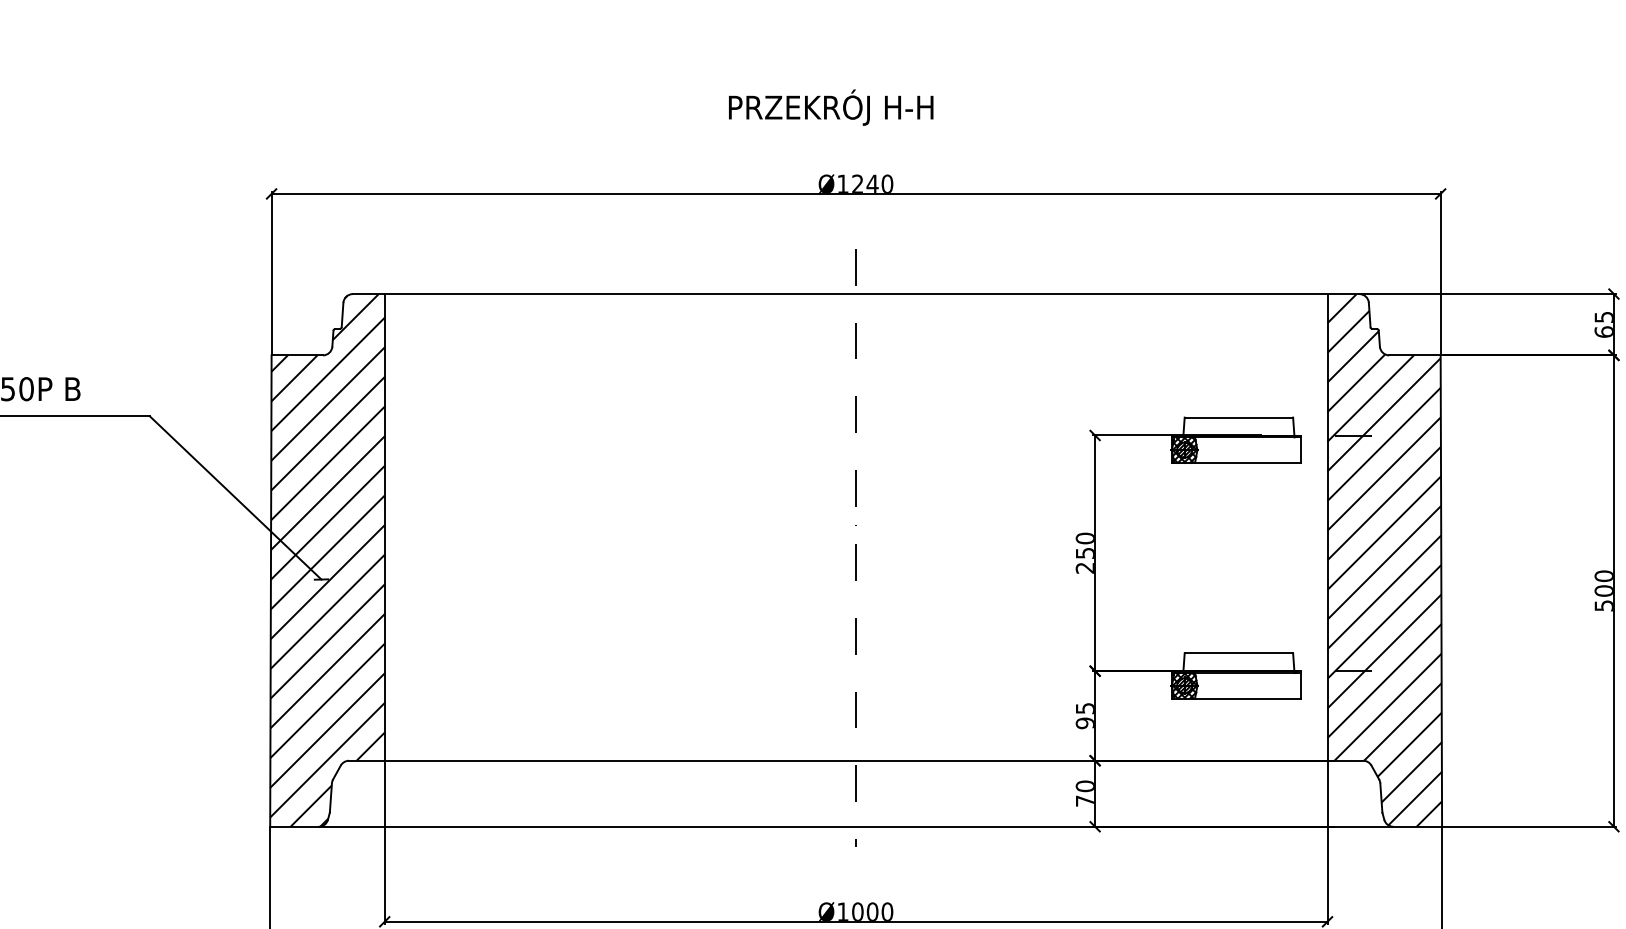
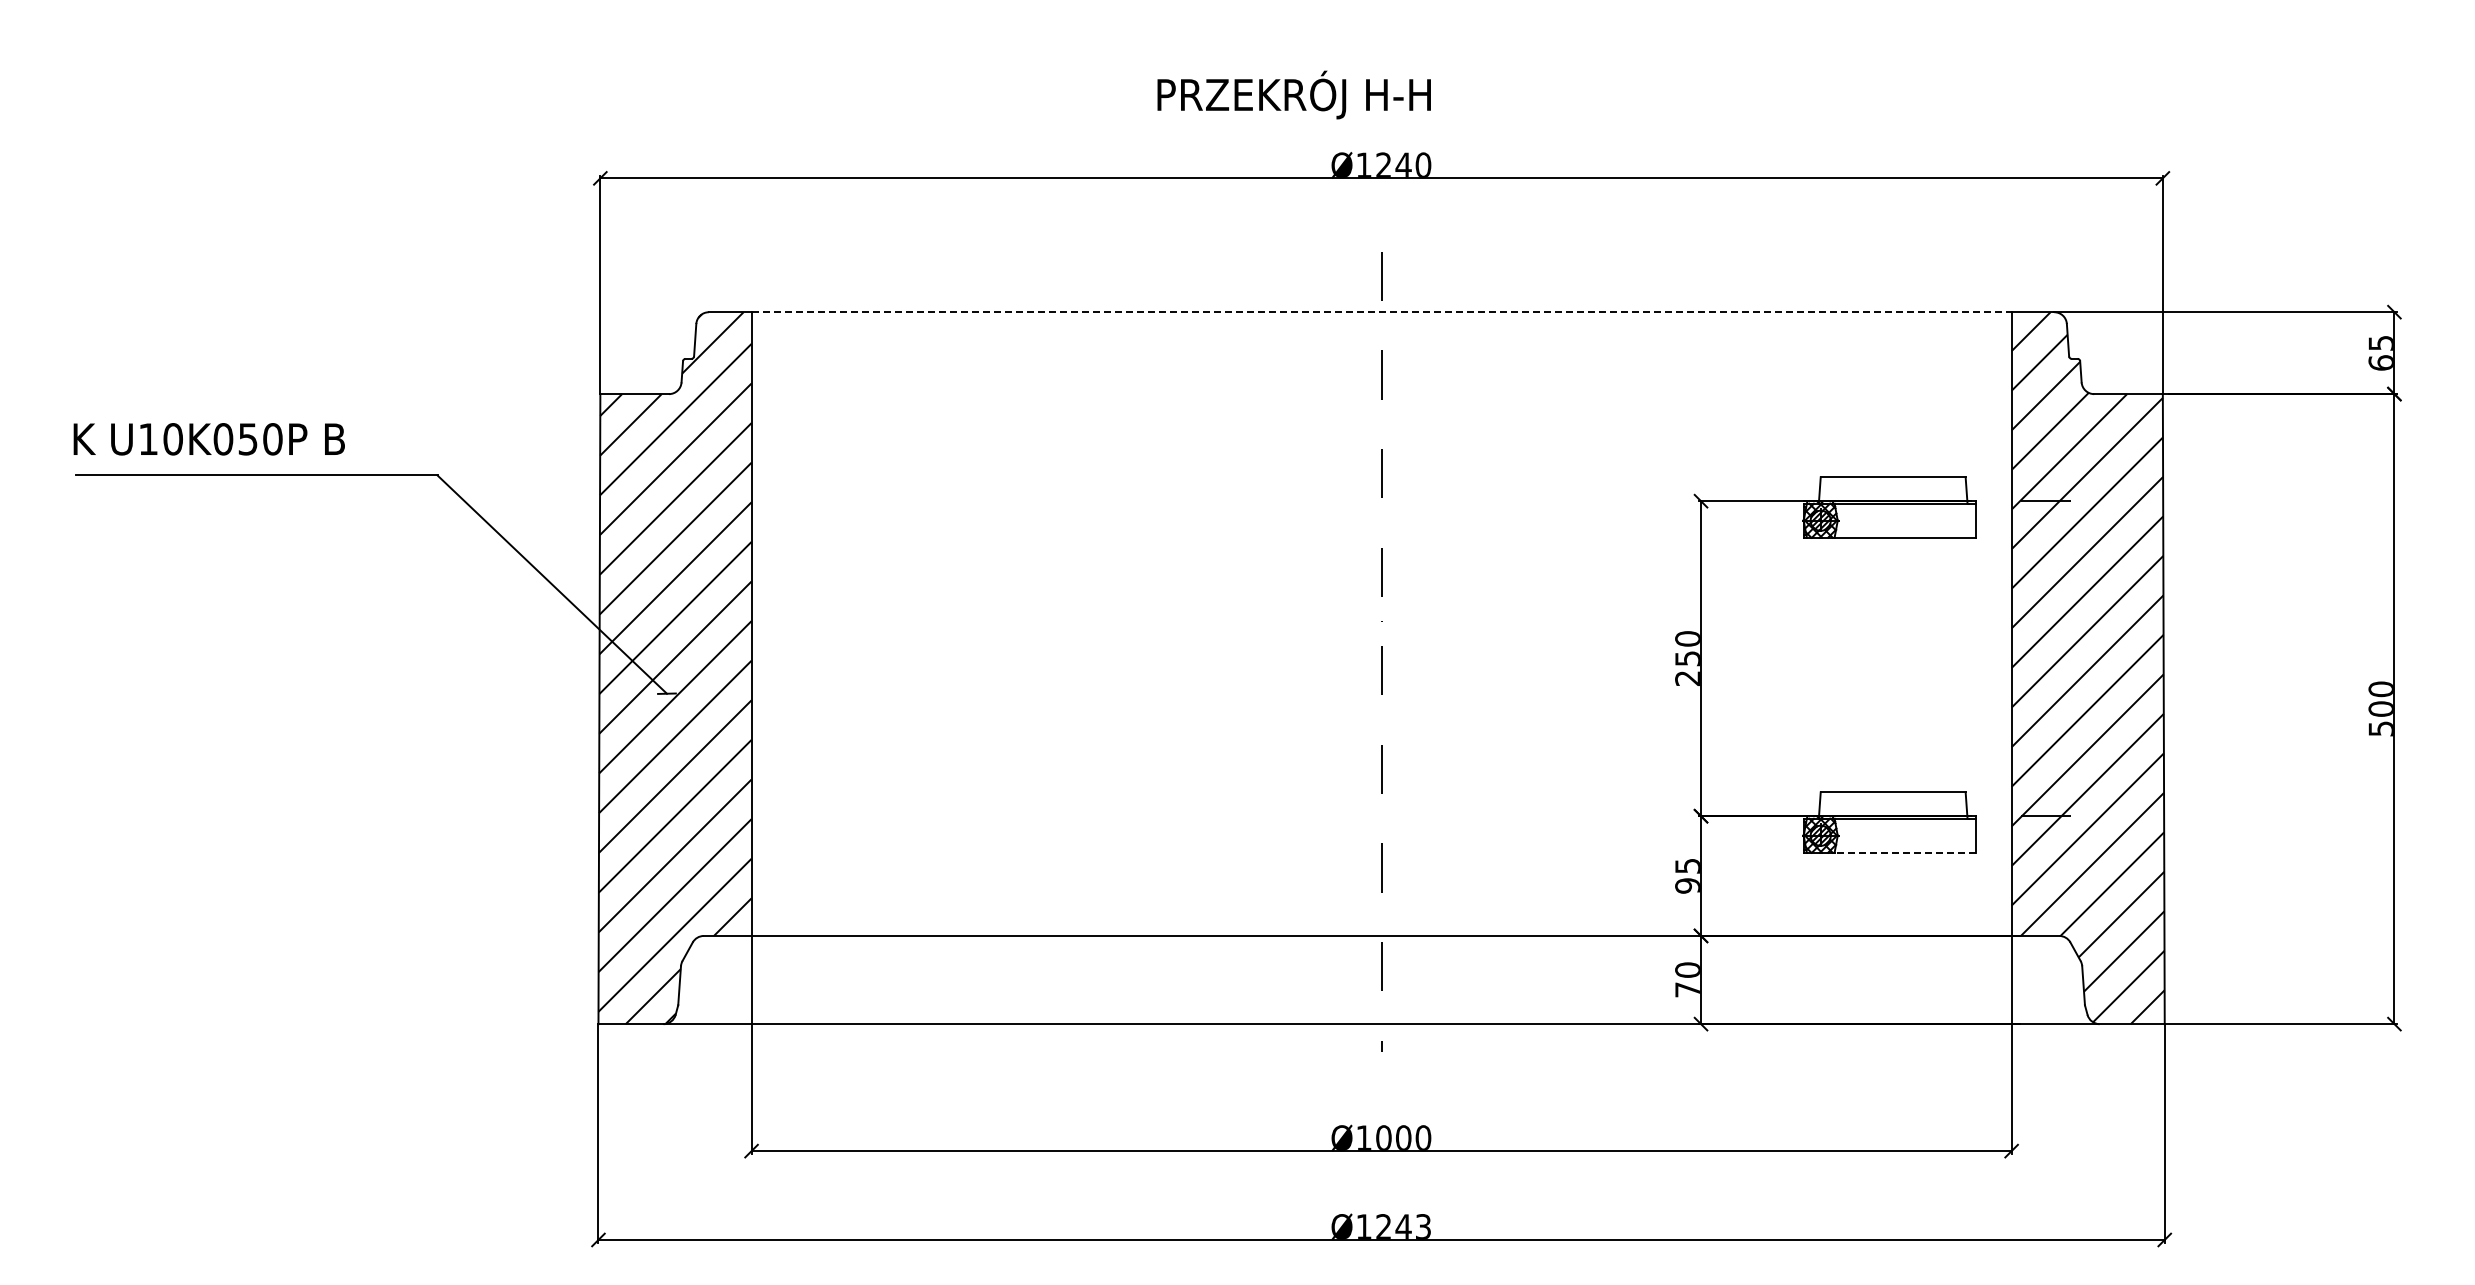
text: (830, 107) -> (1293, 94), moved
line: (856, 294) -> (1382, 312), solid -> dashed
line: (1248, 698) -> (1905, 852), solid -> dashed

